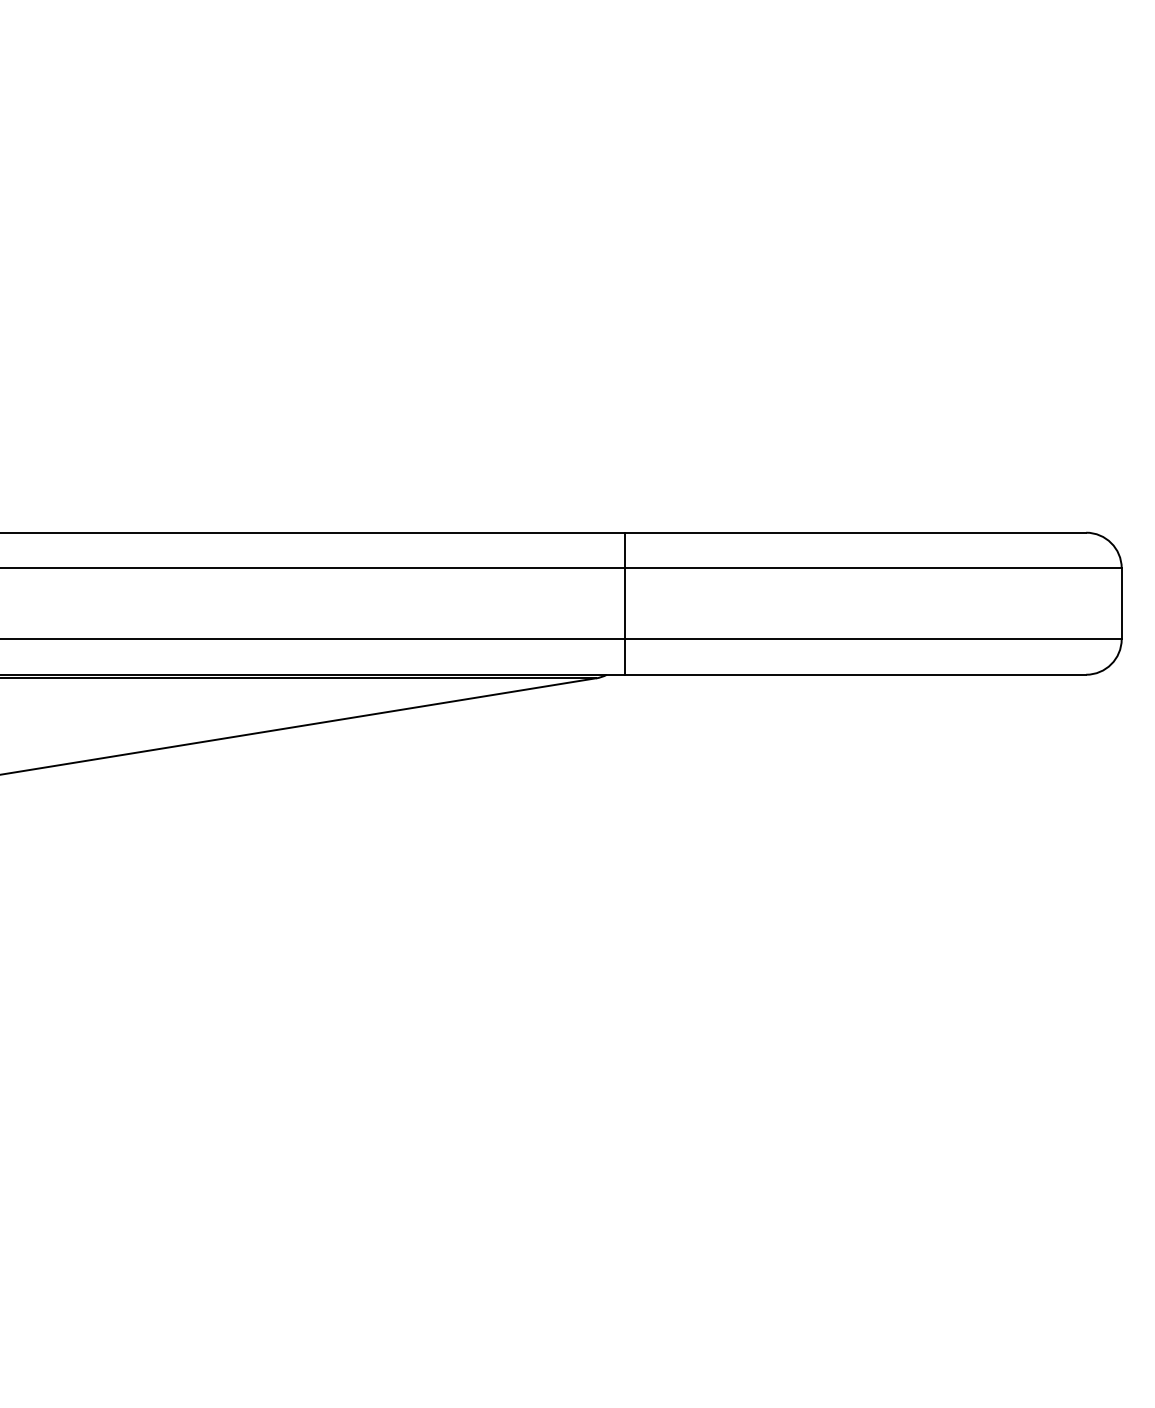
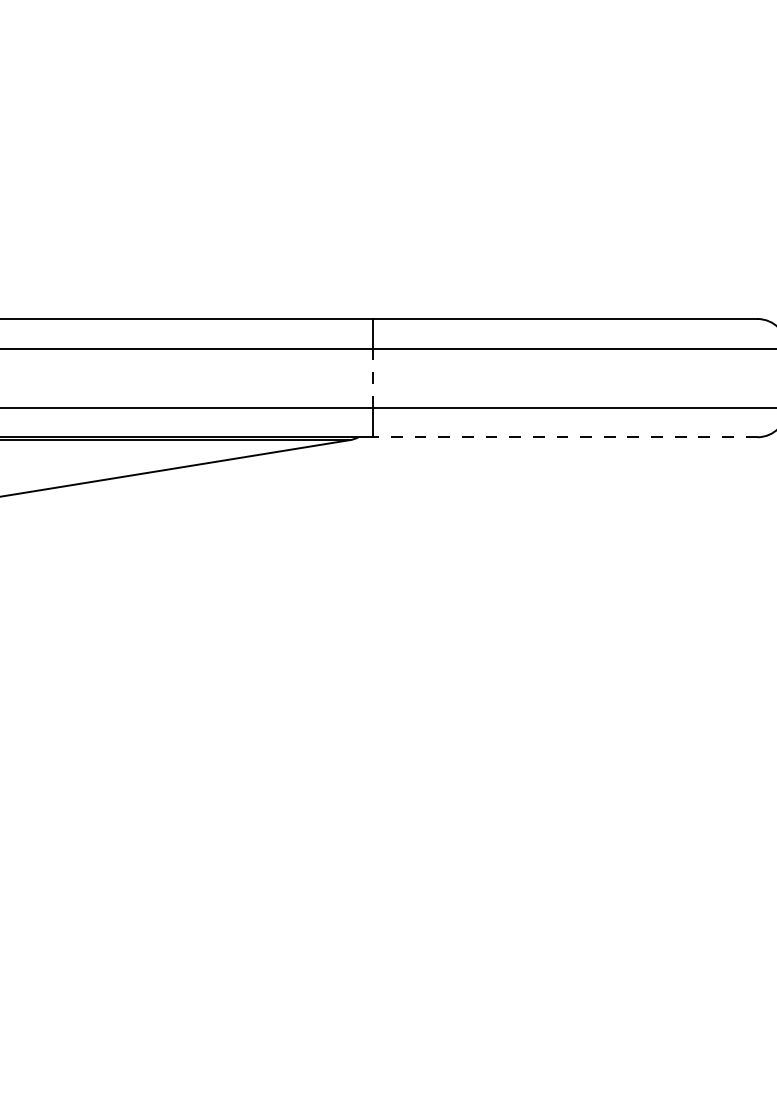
line: (624, 603) -> (373, 377), solid -> dashed
line: (855, 674) -> (565, 437), solid -> dashed

